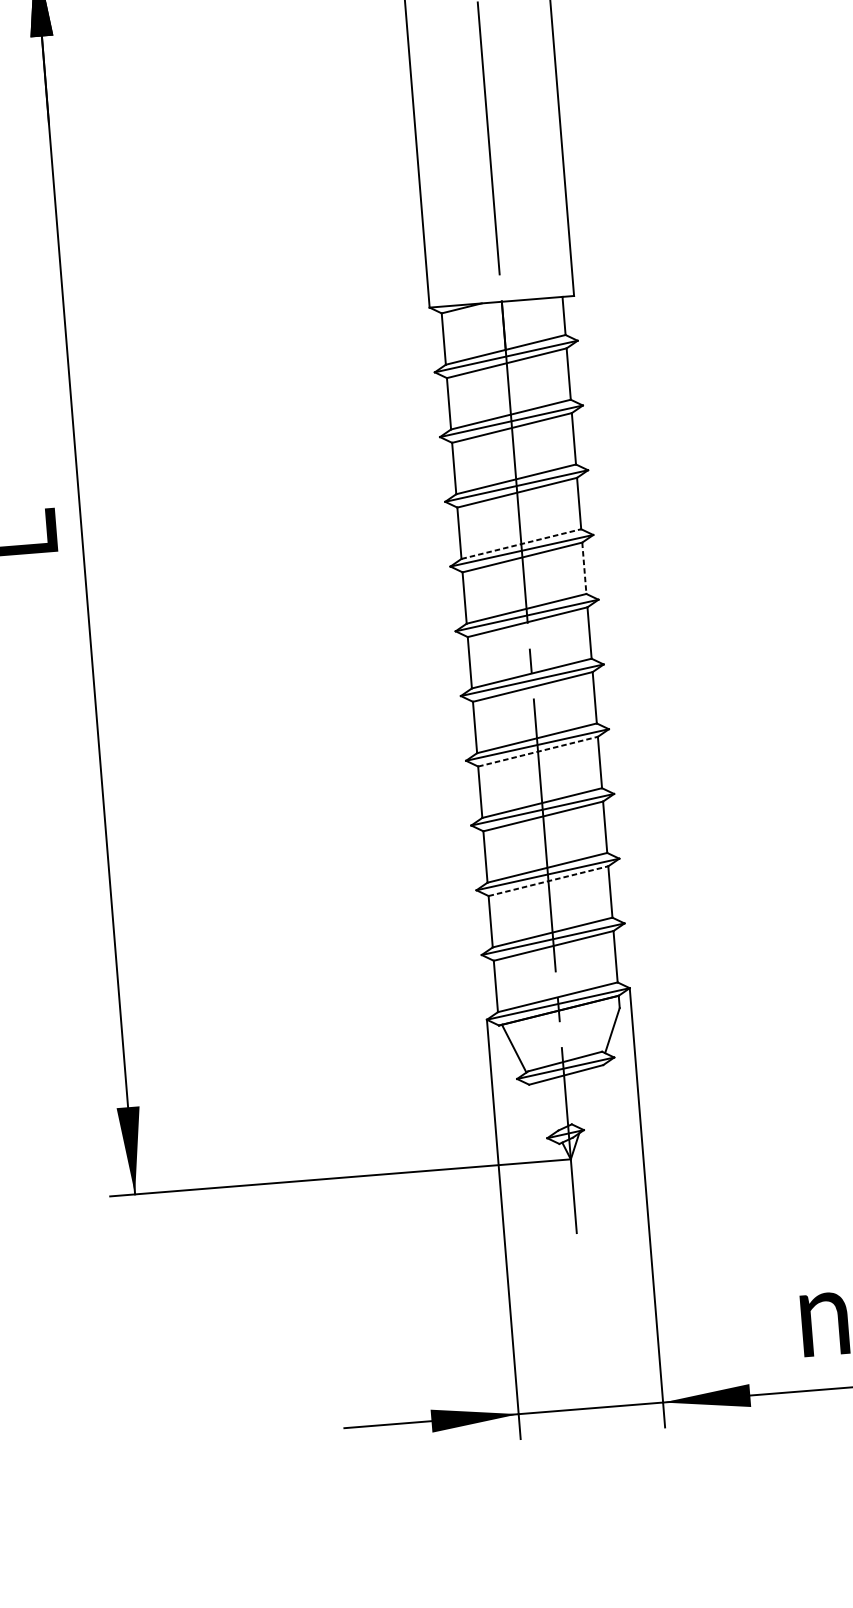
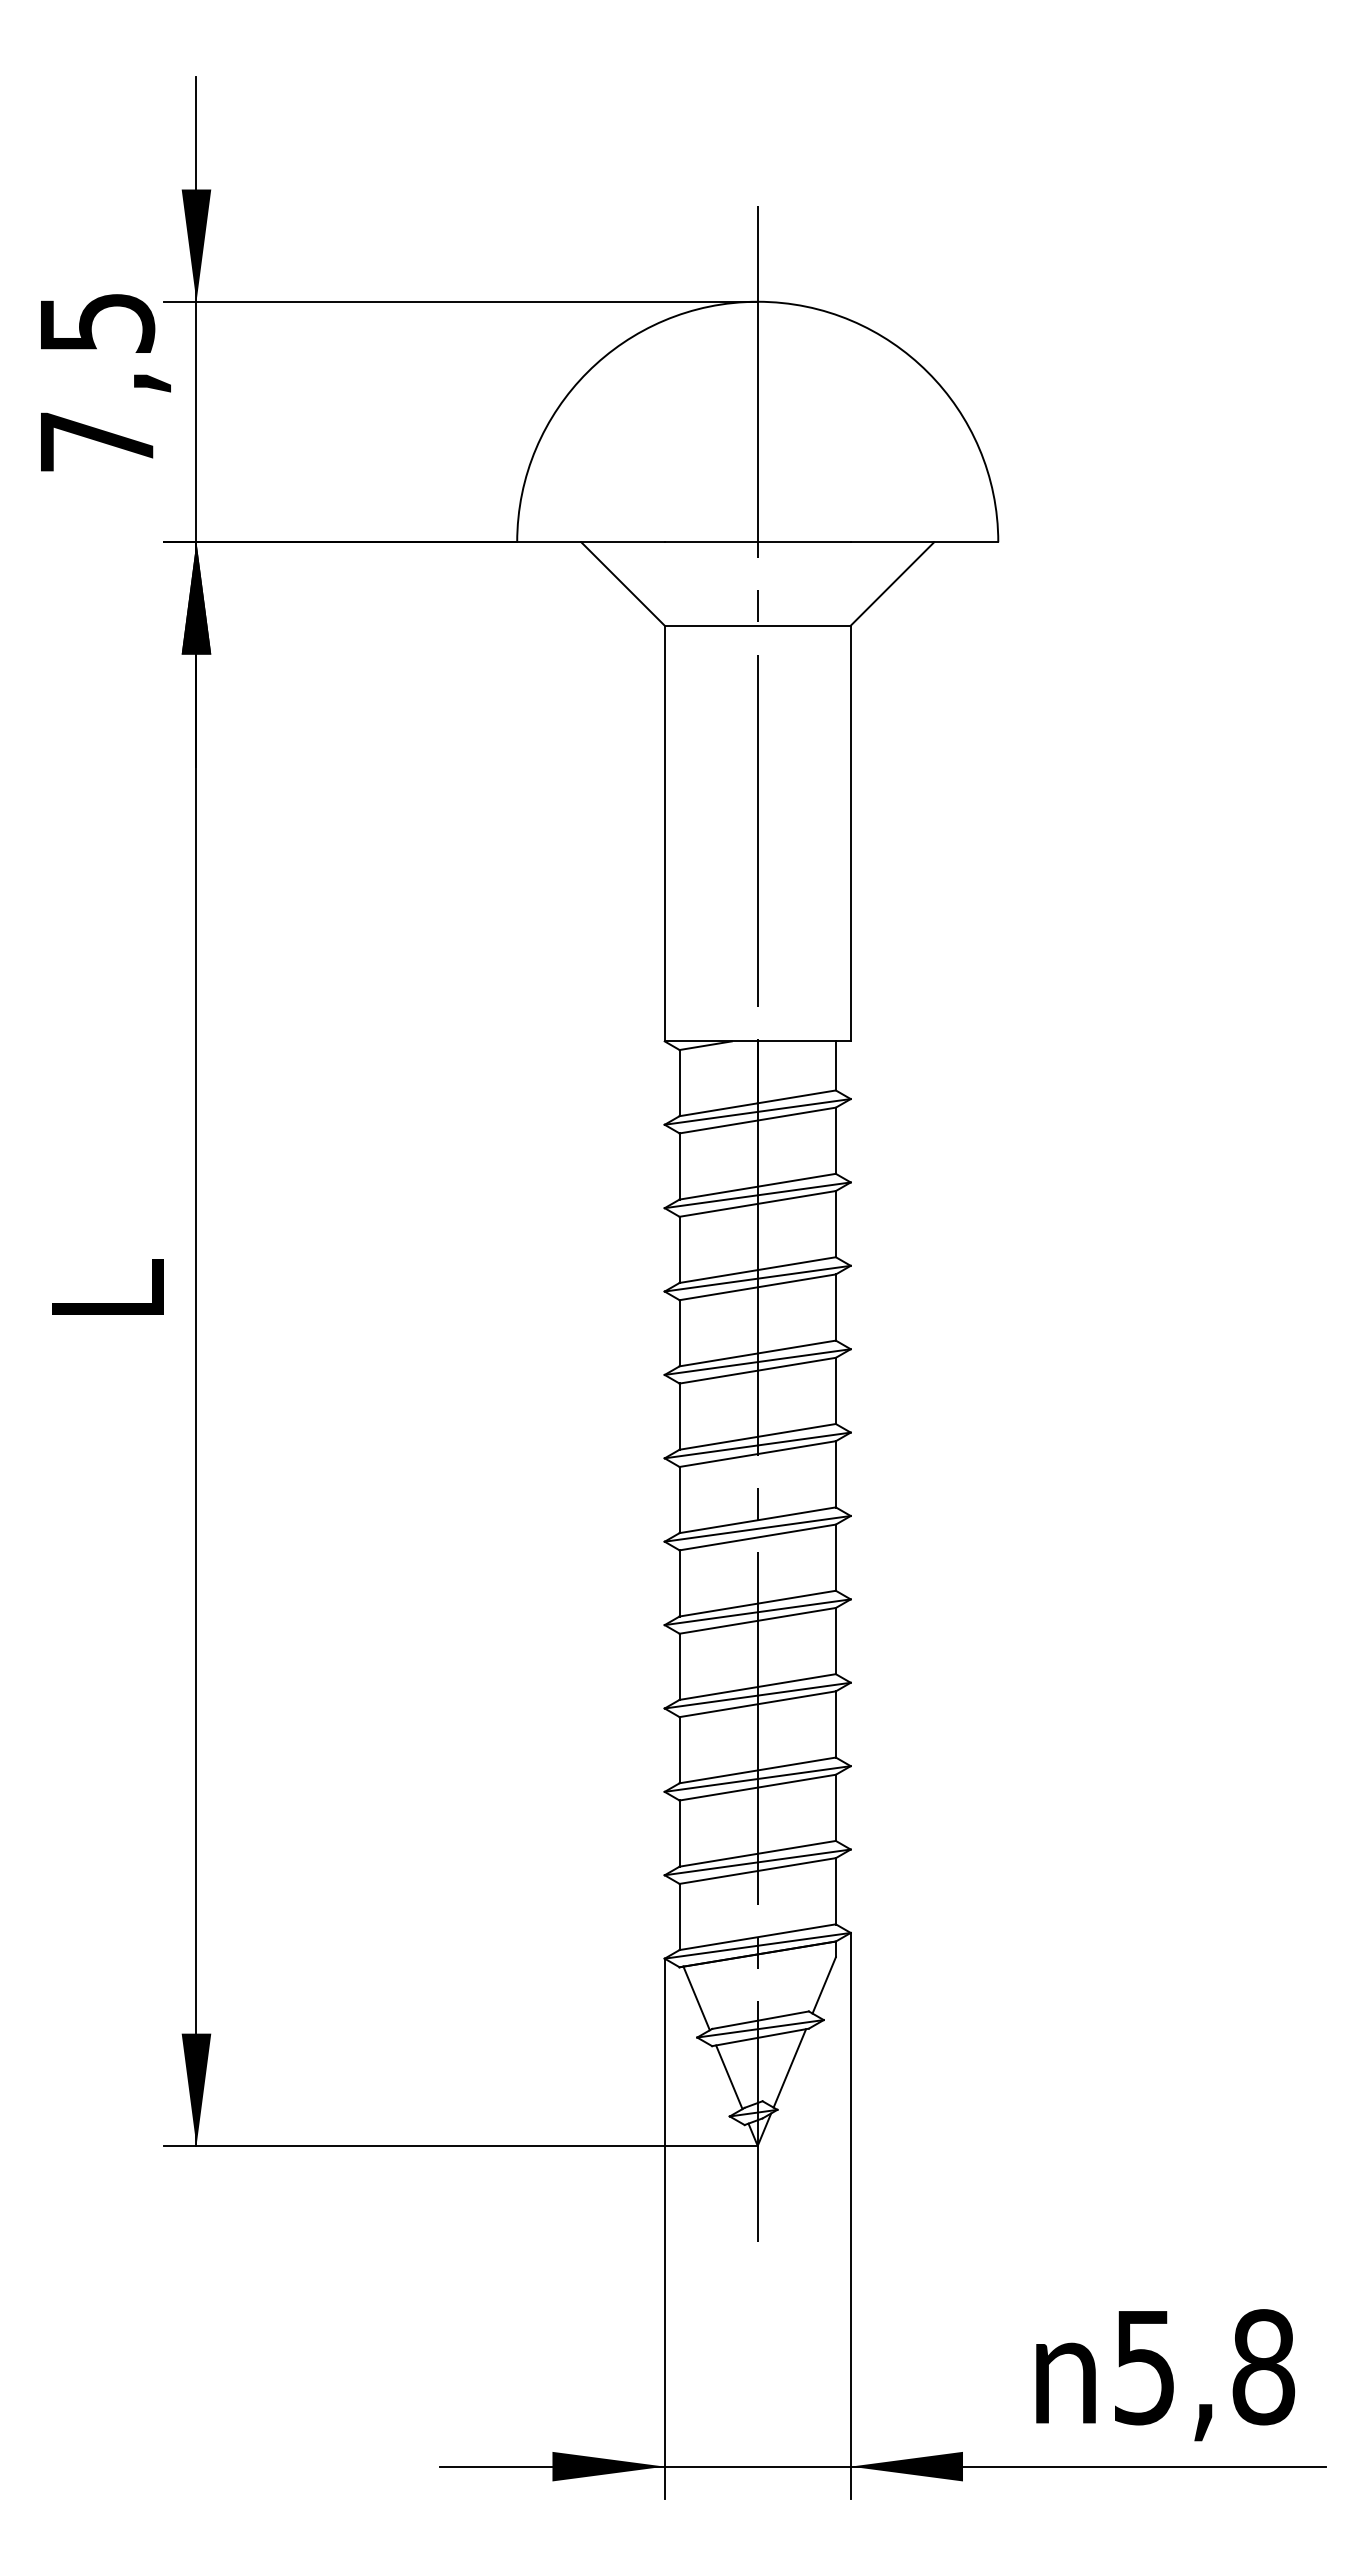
line: (521, 544) -> (758, 1353), dashed -> solid
line: (584, 568) -> (835, 1391), dashed -> solid
line: (538, 751) -> (758, 1620), dashed -> solid
line: (549, 881) -> (758, 1787), dashed -> solid
line: (590, 1097) -> (789, 2068), added
line: (544, 1107) -> (729, 2077), added

